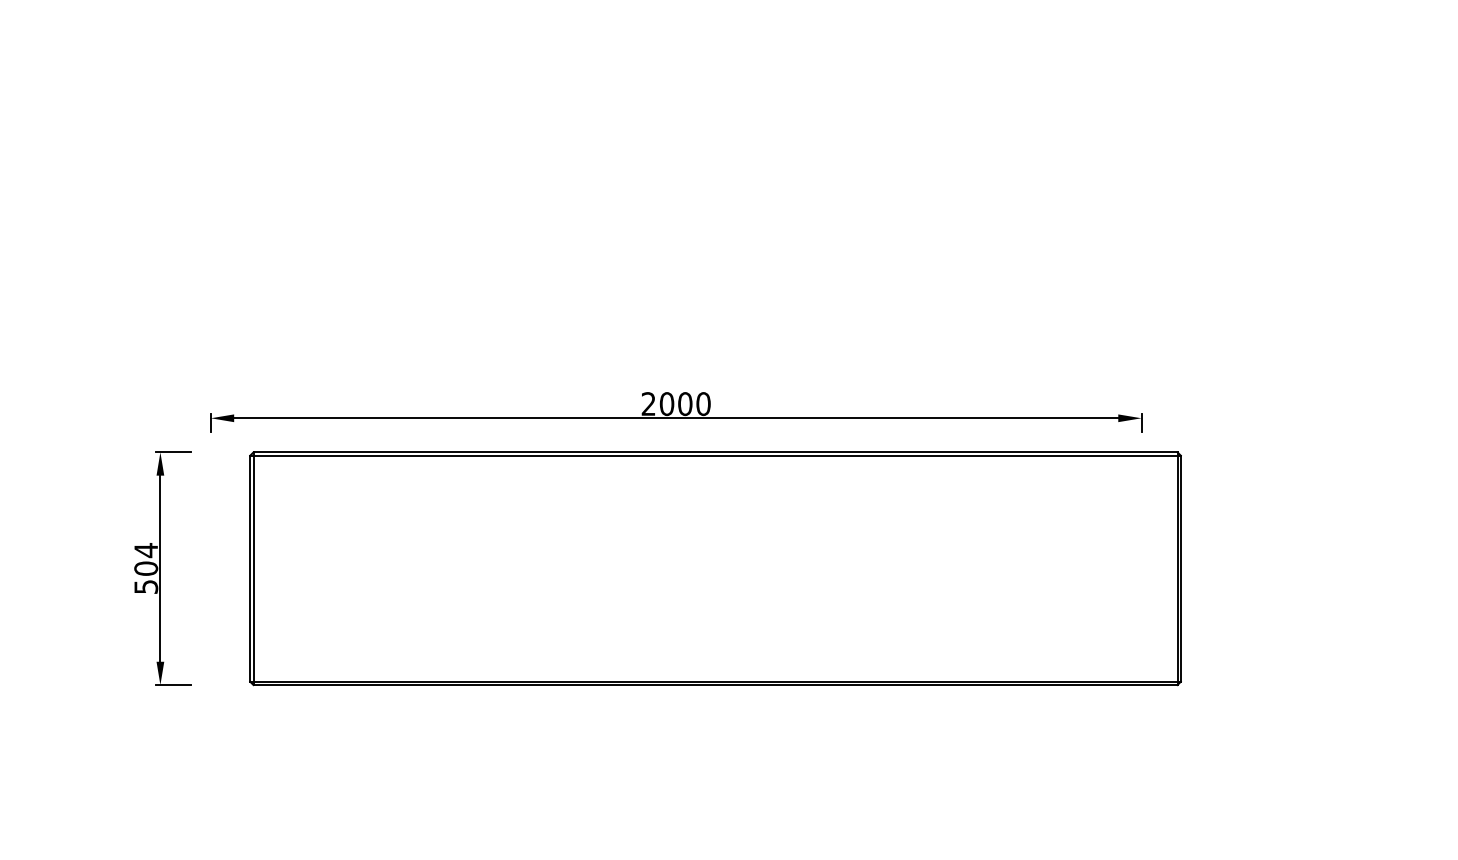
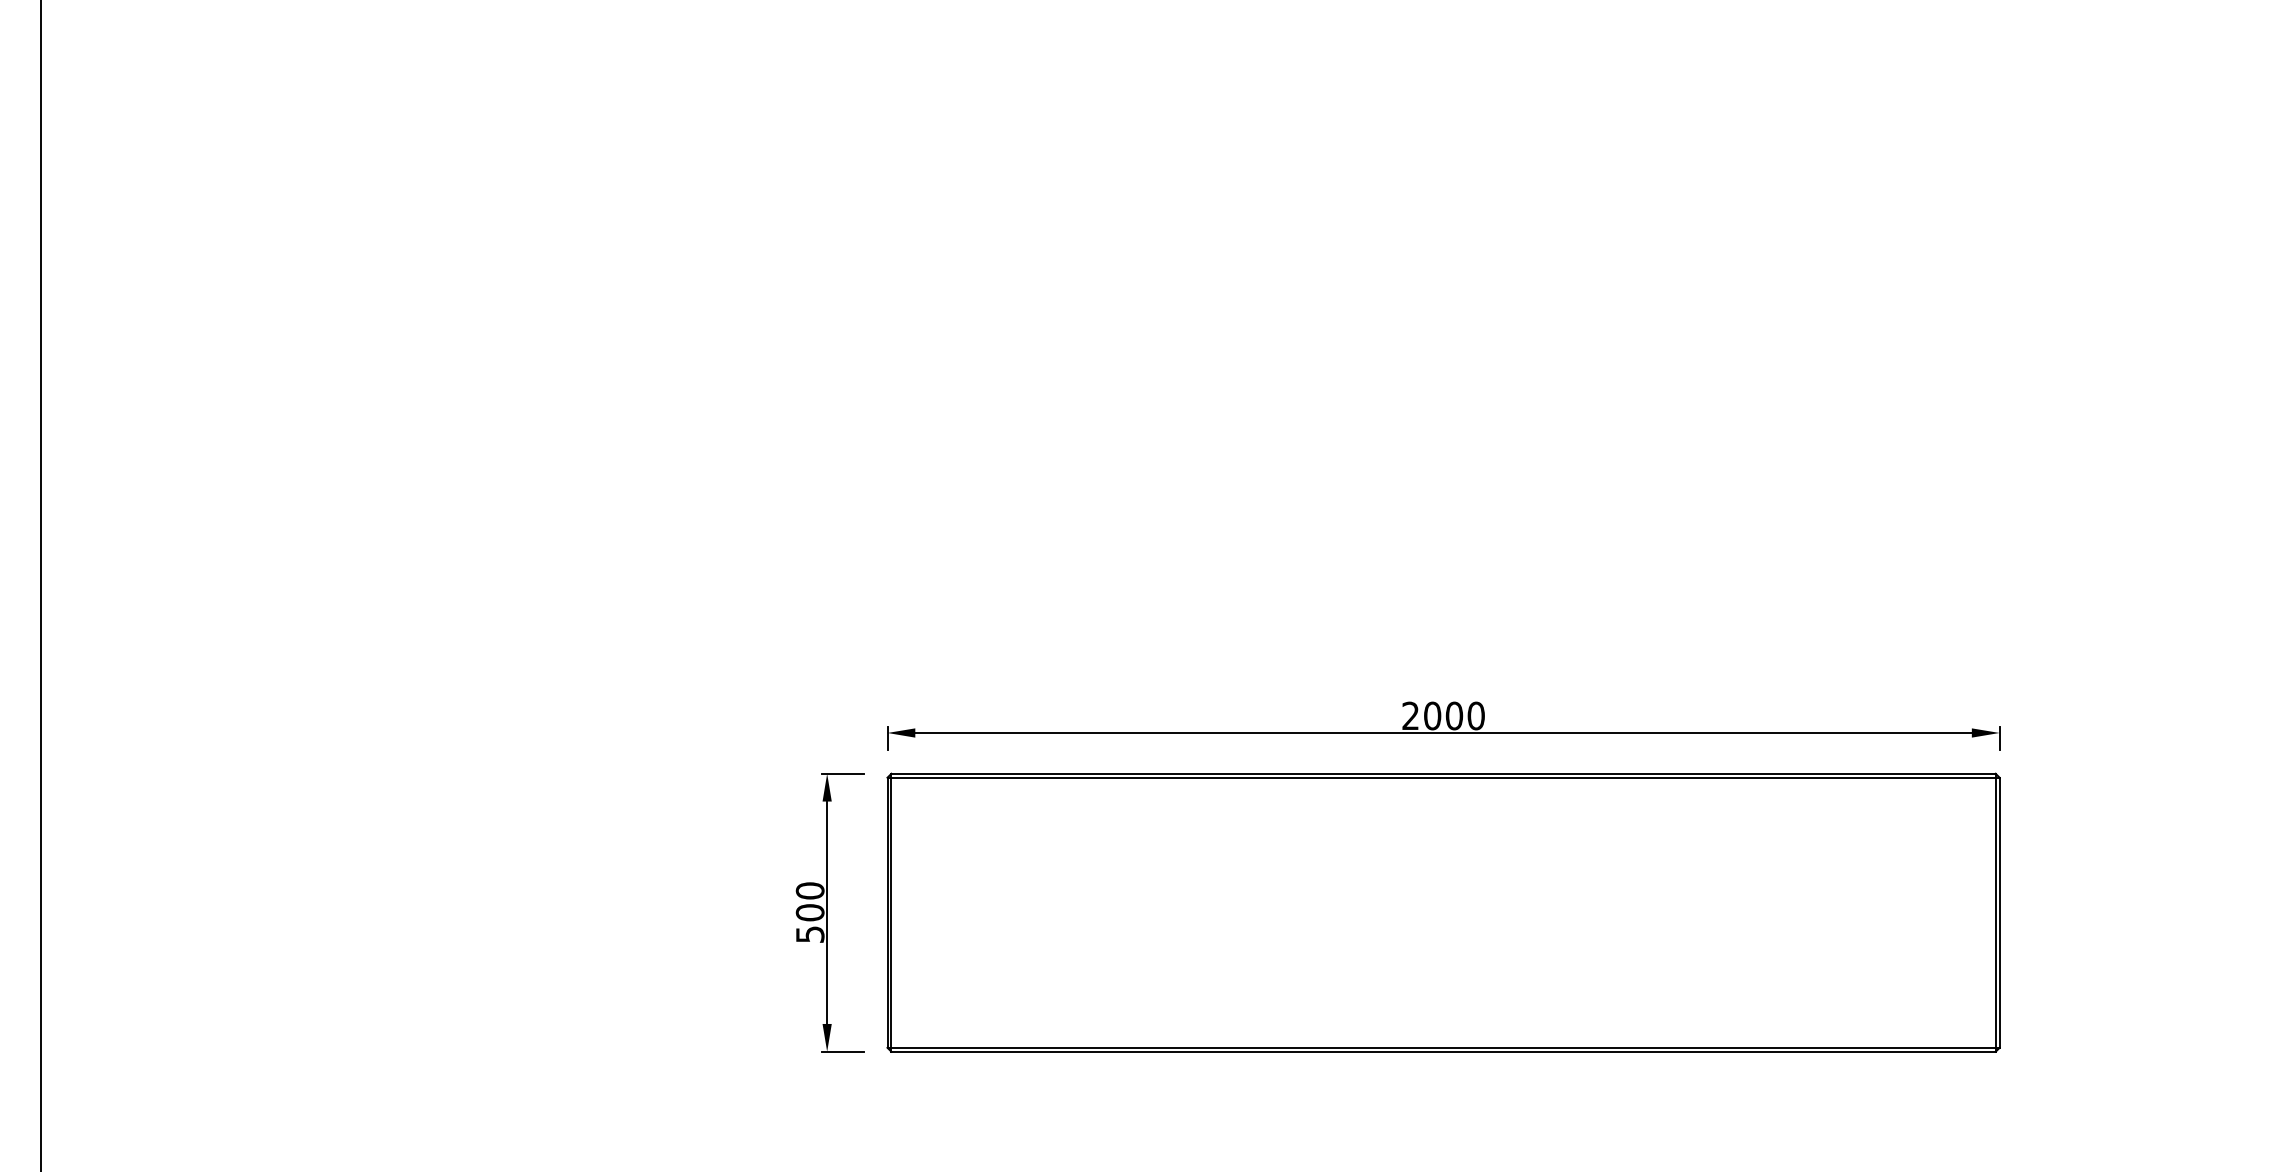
text: (145, 550) -> (809, 891), 504 -> 500
part: (715, 568) -> (1443, 912), moved

